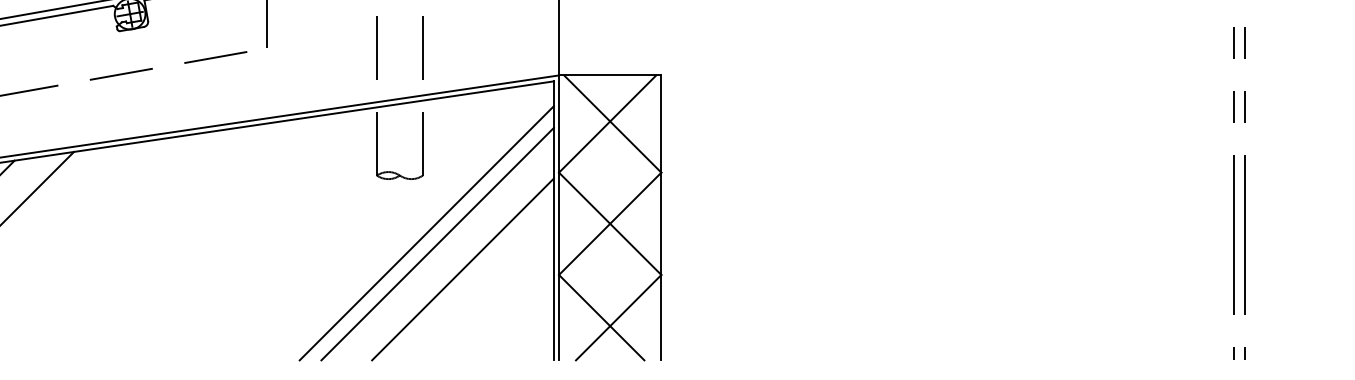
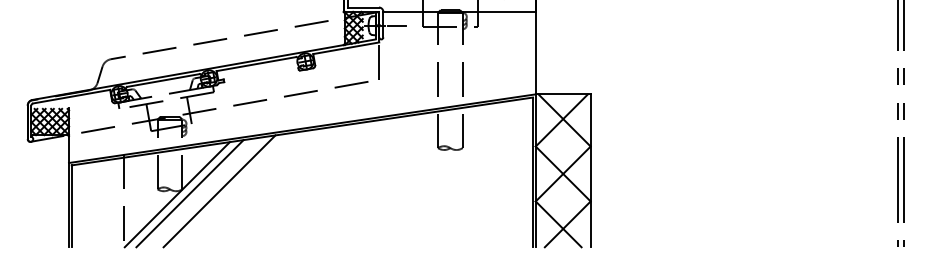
line: (426, 232) -> (464, 178), removed
line: (437, 243) -> (470, 184), removed
line: (463, 269) -> (484, 198), removed

